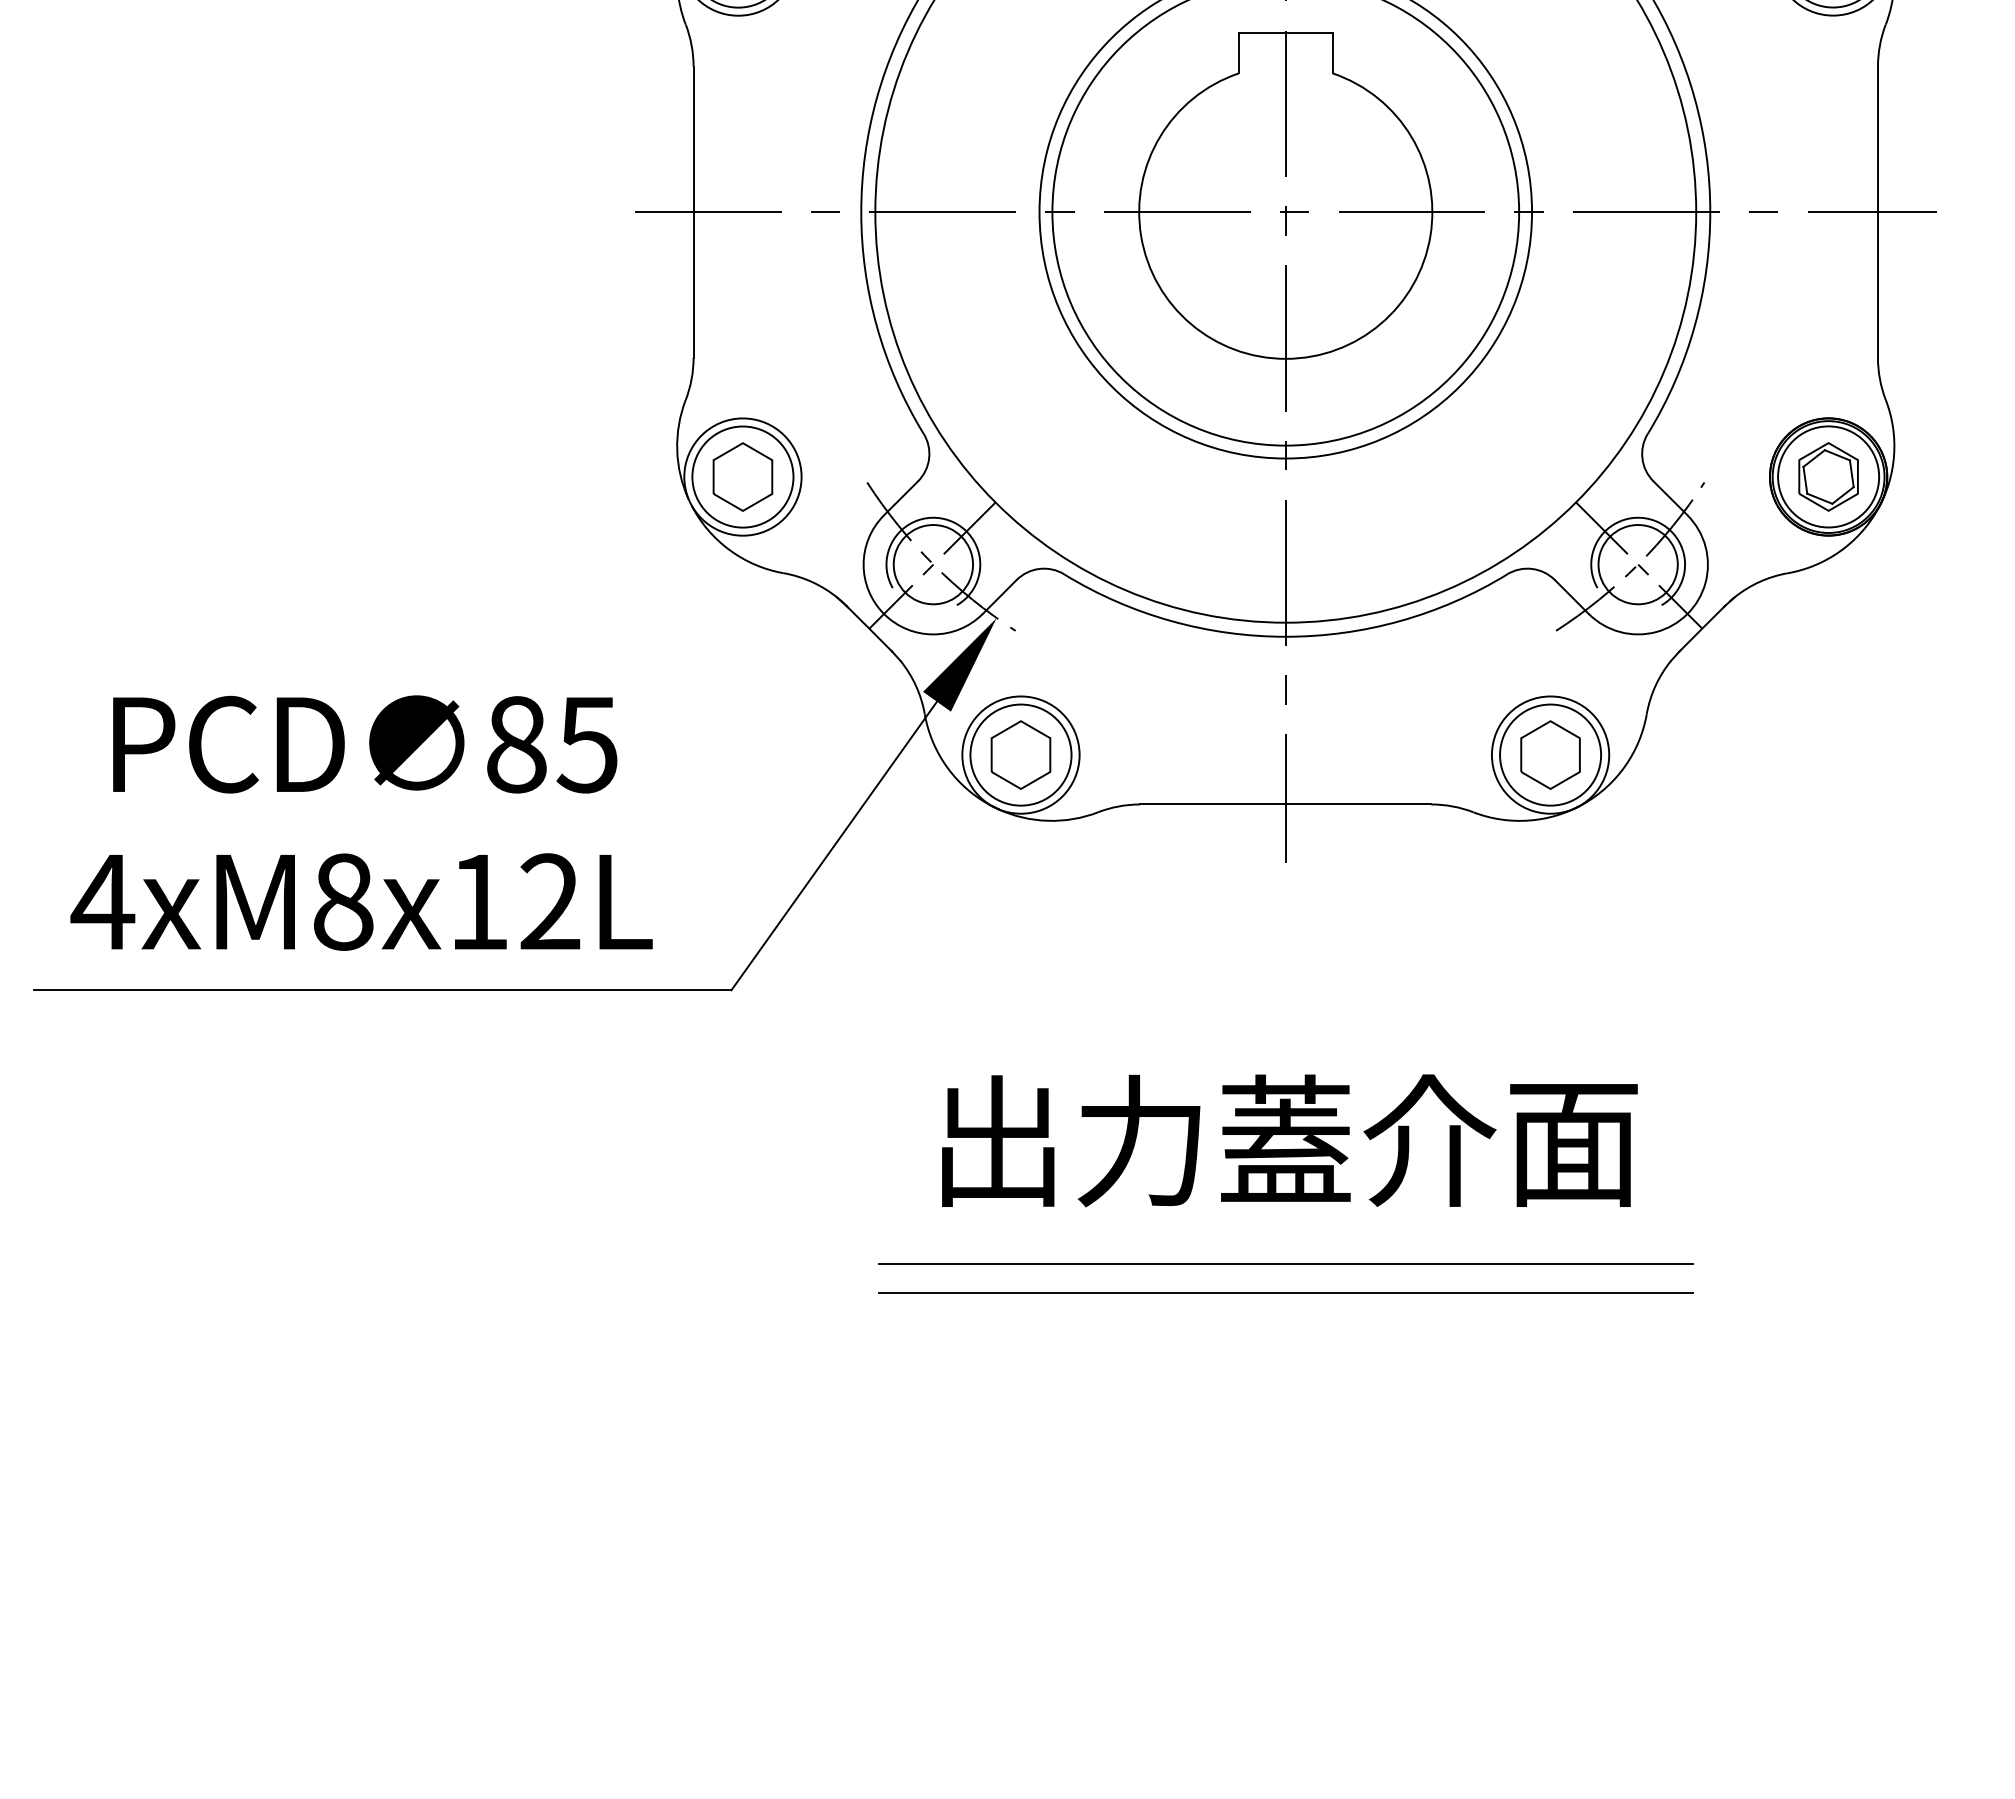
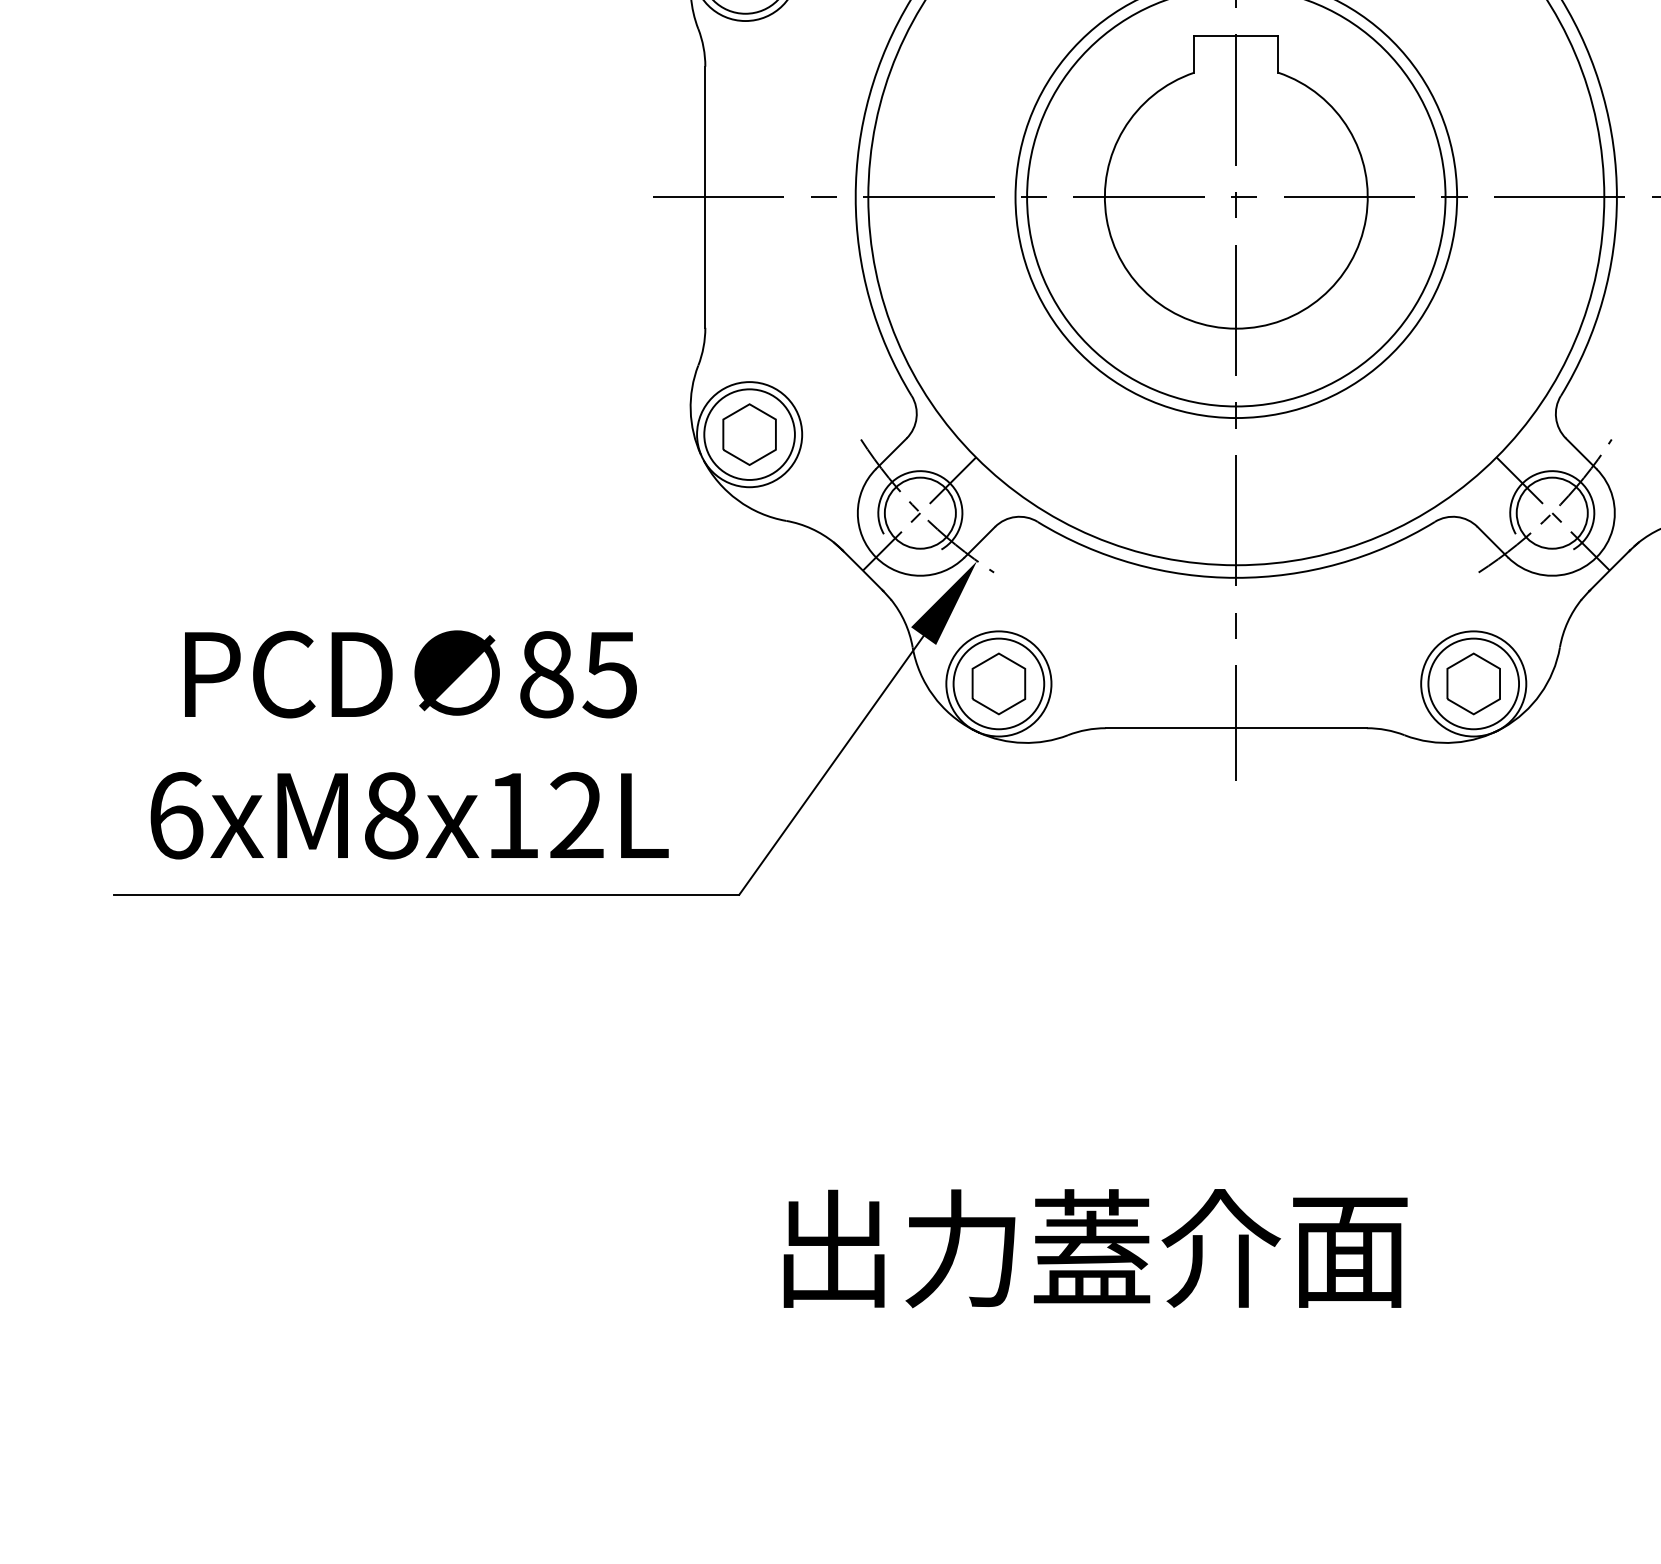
text: (102, 901) -> (175, 815), 4xM8x12L -> 6xM8x12L
text: (1289, 1140) -> (1095, 1248), moved
line: (1285, 1263) -> (1236, 1139), removed
line: (1285, 1292) -> (1236, 1165), removed

